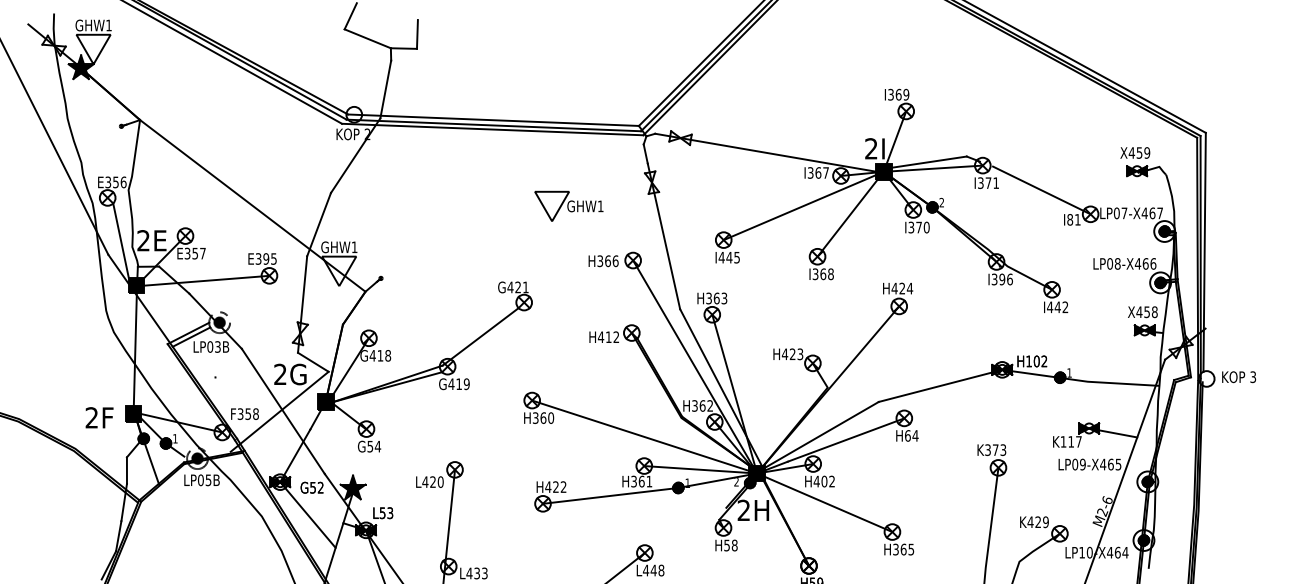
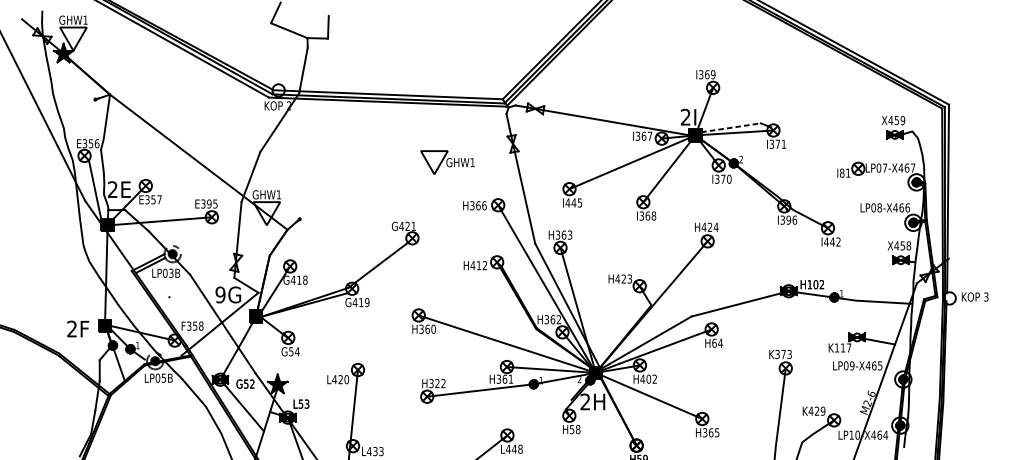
line: (929, 162) -> (731, 128), solid -> dashed
line: (1041, 190) -> (819, 150), removed
text: (280, 374) -> (220, 294), 2G -> 9G
text: (548, 486) -> (431, 383), H422 -> H322

